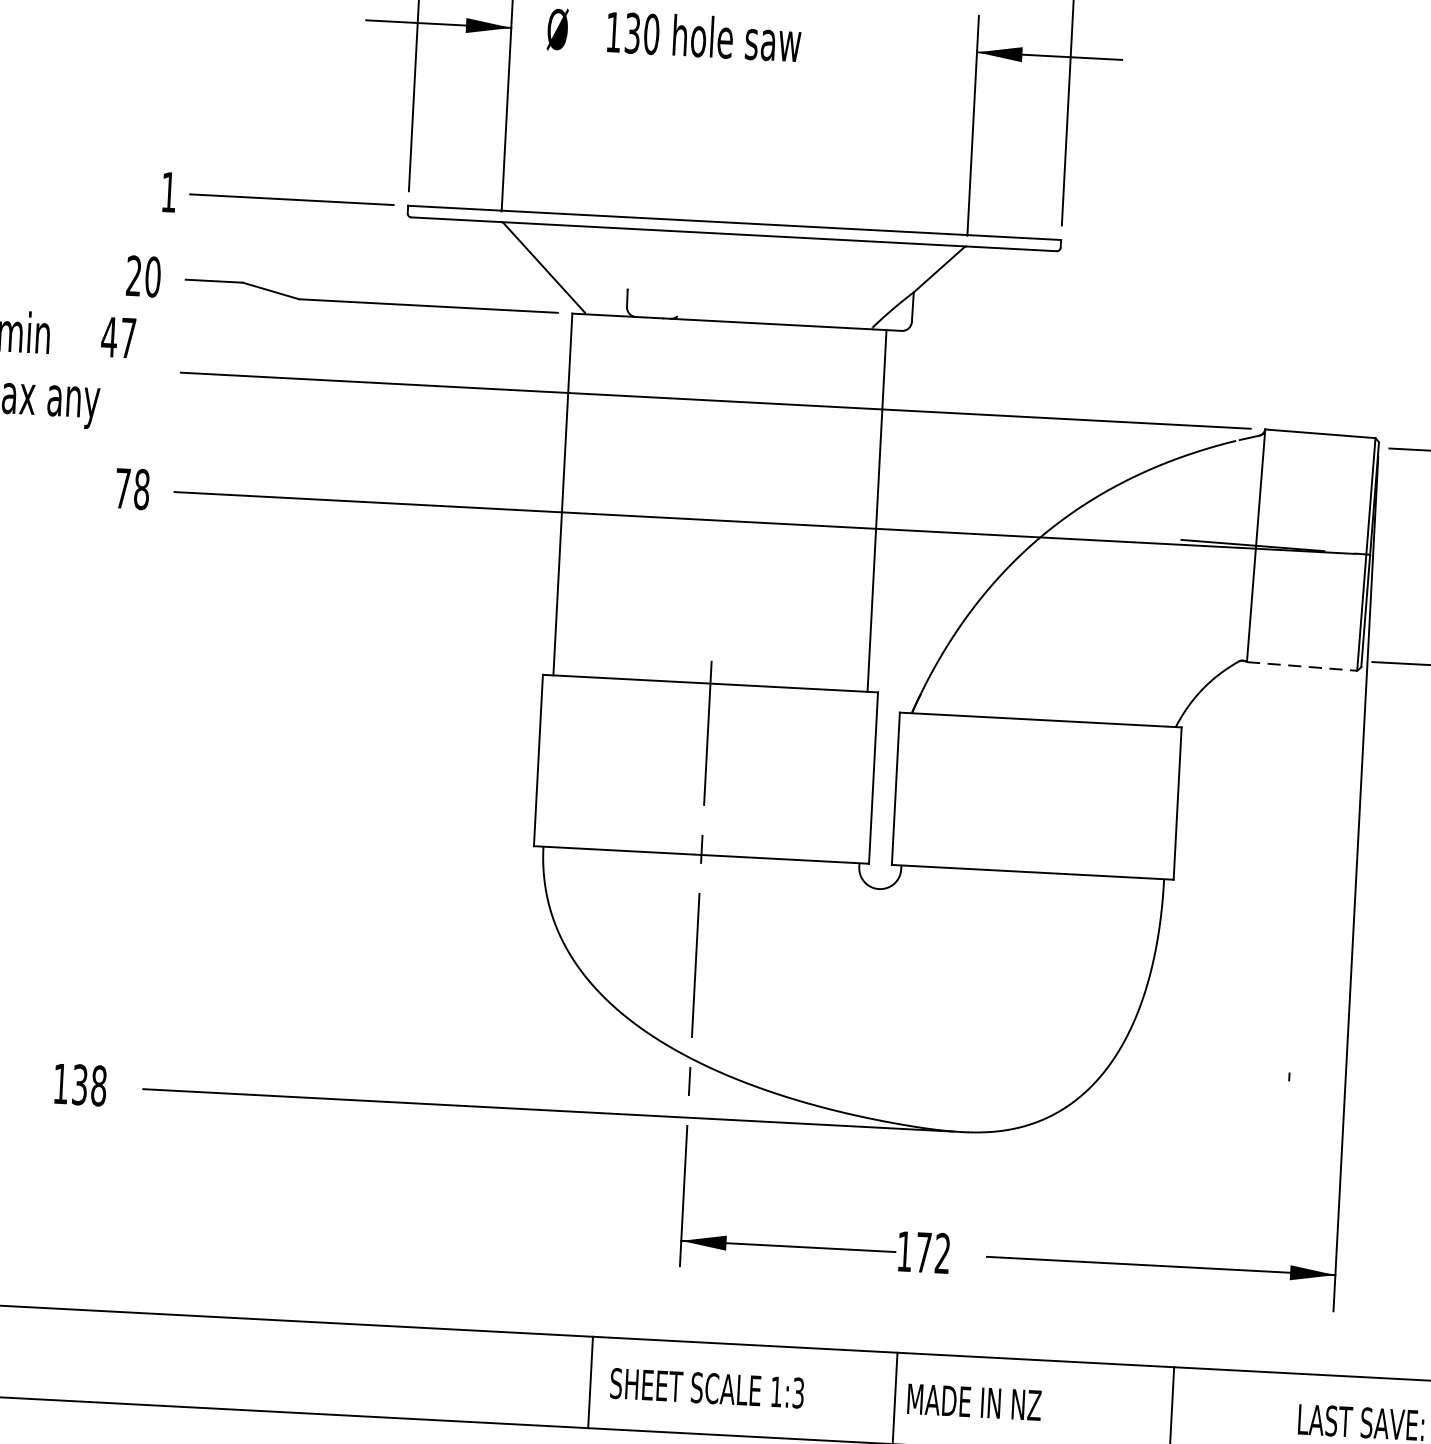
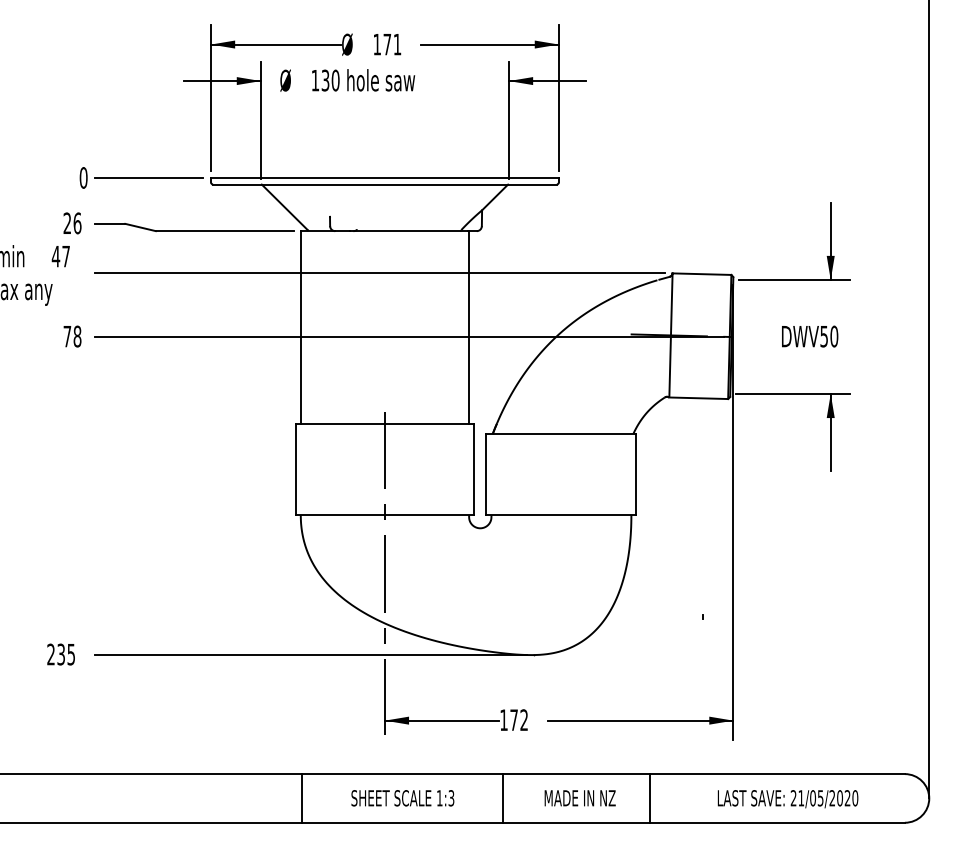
text: (168, 191) -> (83, 177), 1 -> 0
text: (152, 277) -> (77, 223), 20 -> 26
line: (1303, 666) -> (699, 398), dashed -> solid
text: (80, 1084) -> (61, 654), 138 -> 235
line: (590, 1382) -> (301, 798), moved
text: (973, 1402) -> (579, 798), moved

